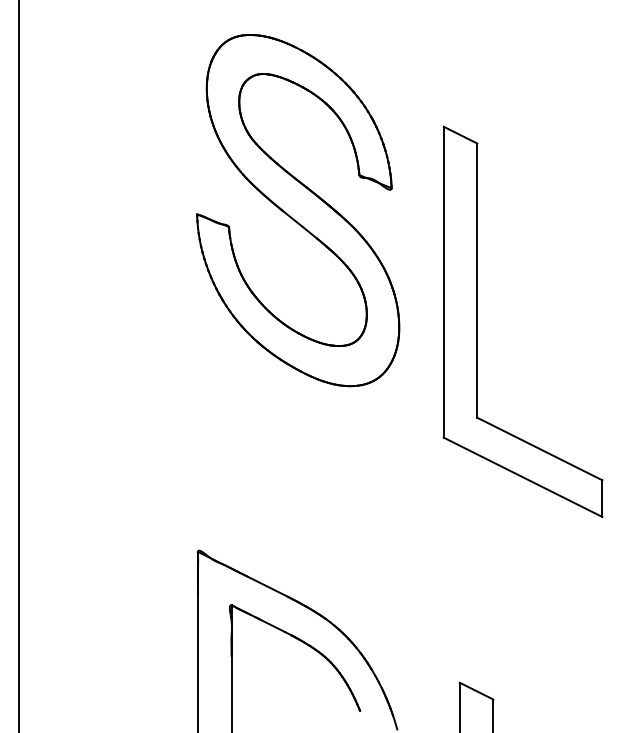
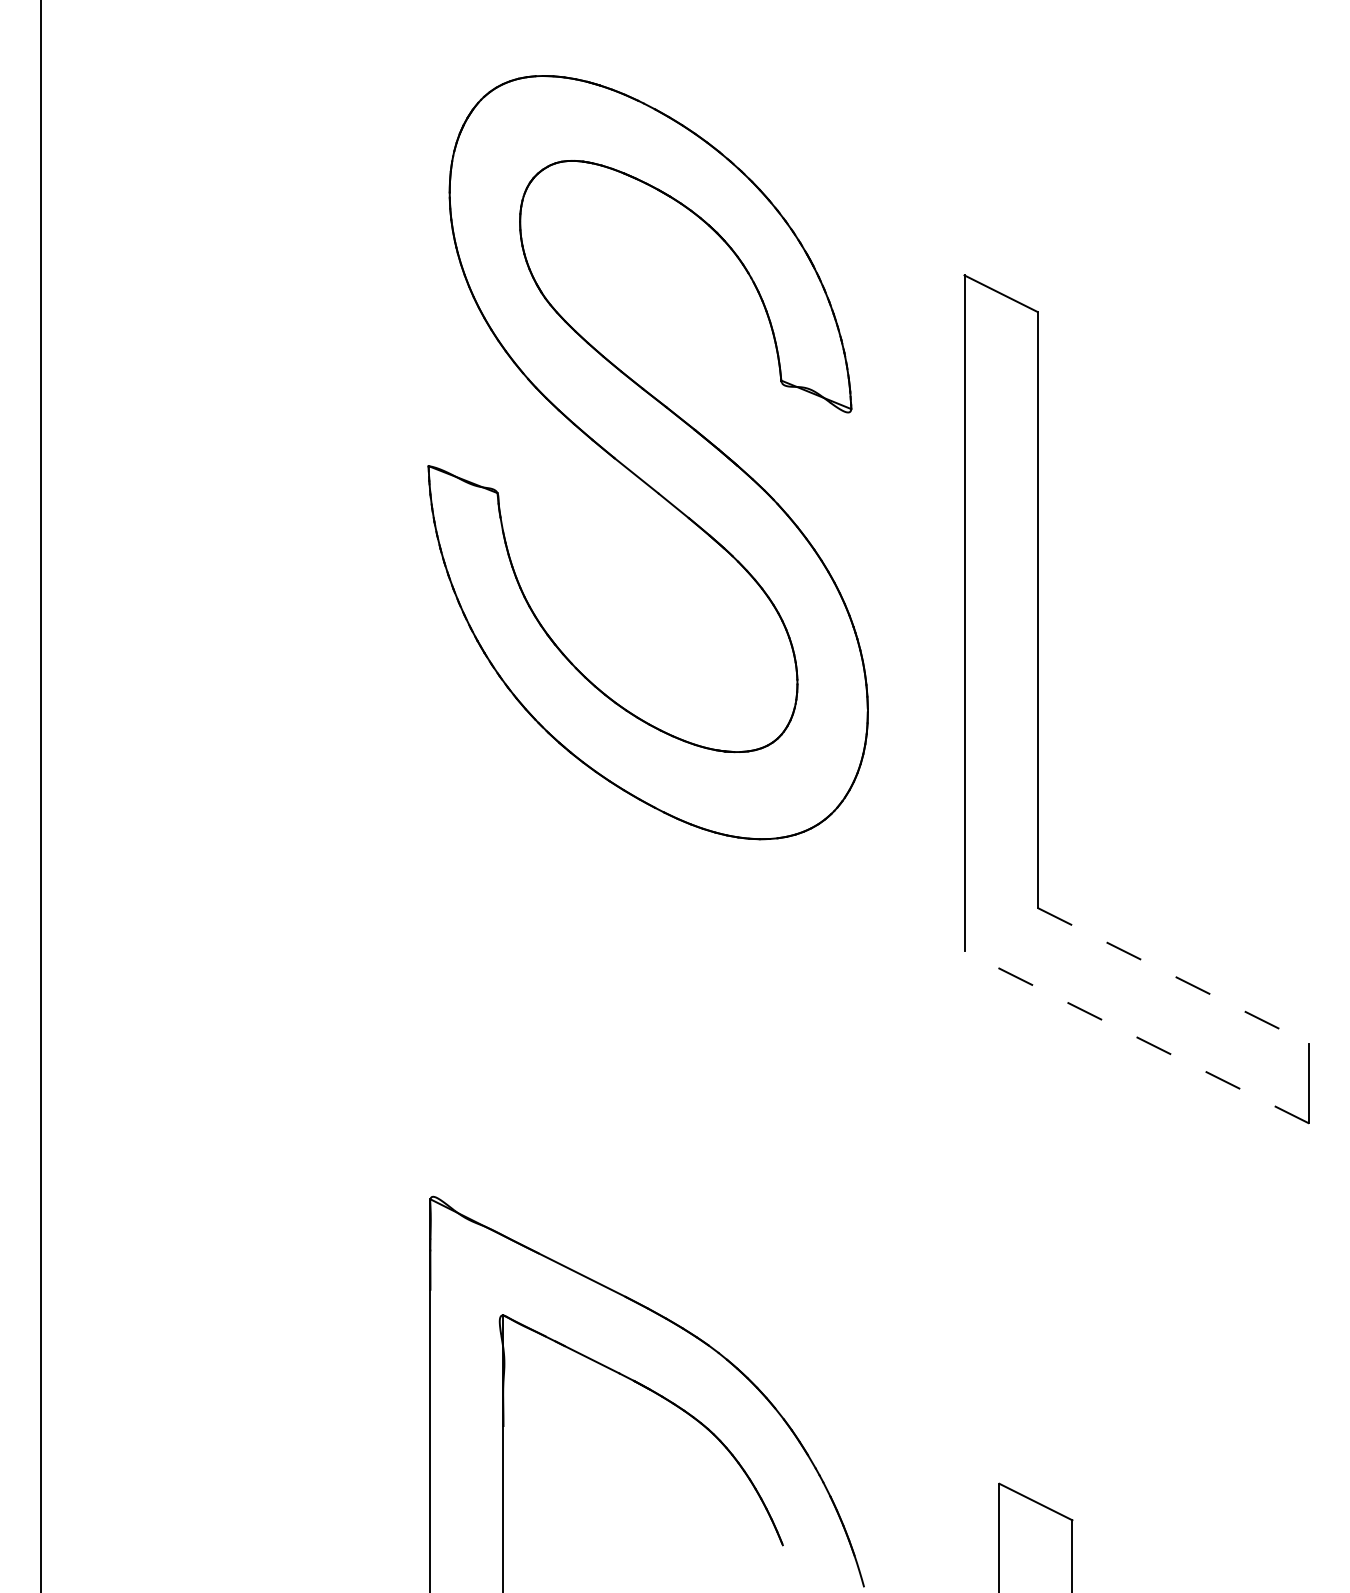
line: (539, 449) -> (1172, 976), solid -> dashed
line: (523, 477) -> (1137, 1037), solid -> dashed

